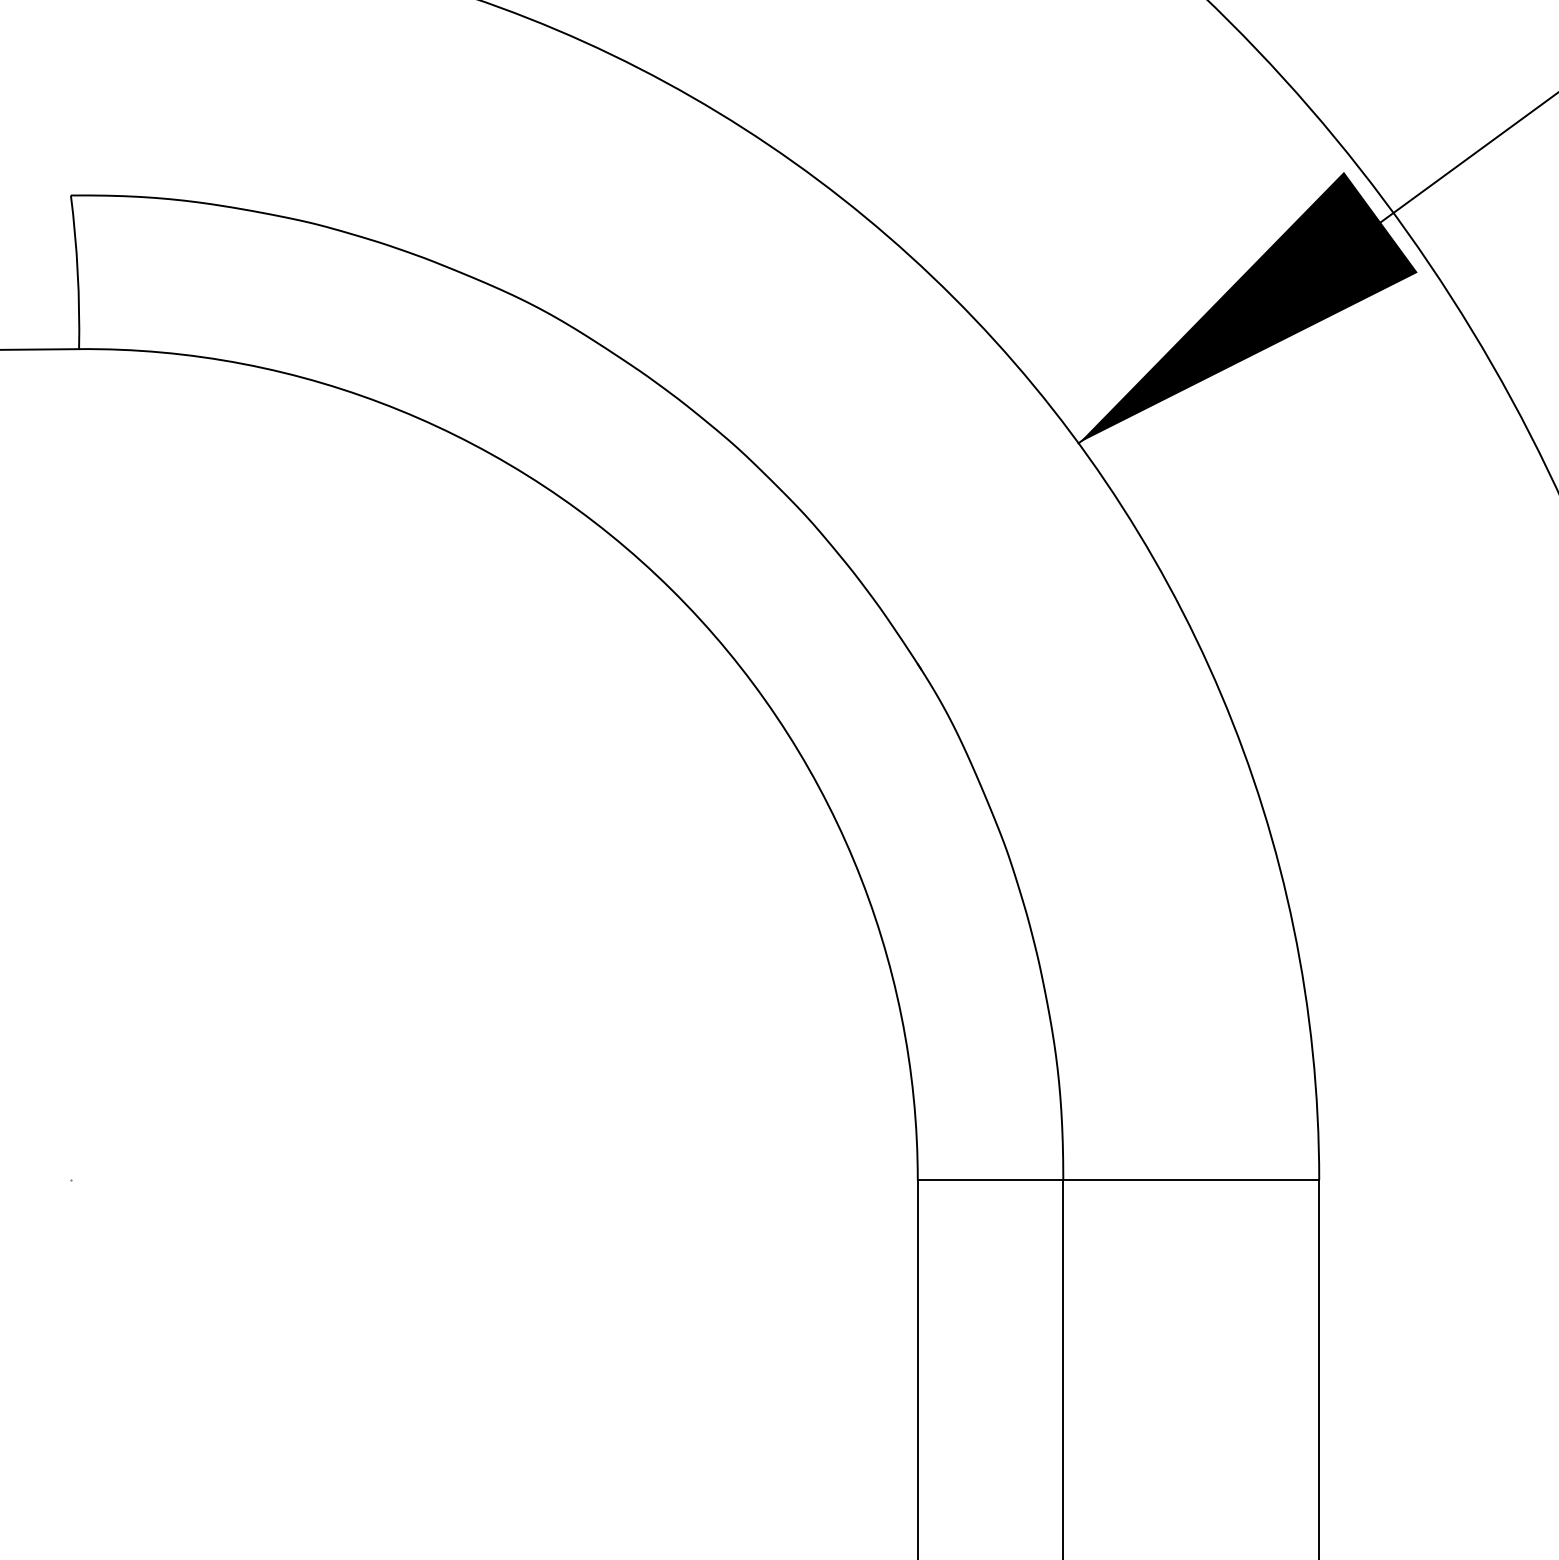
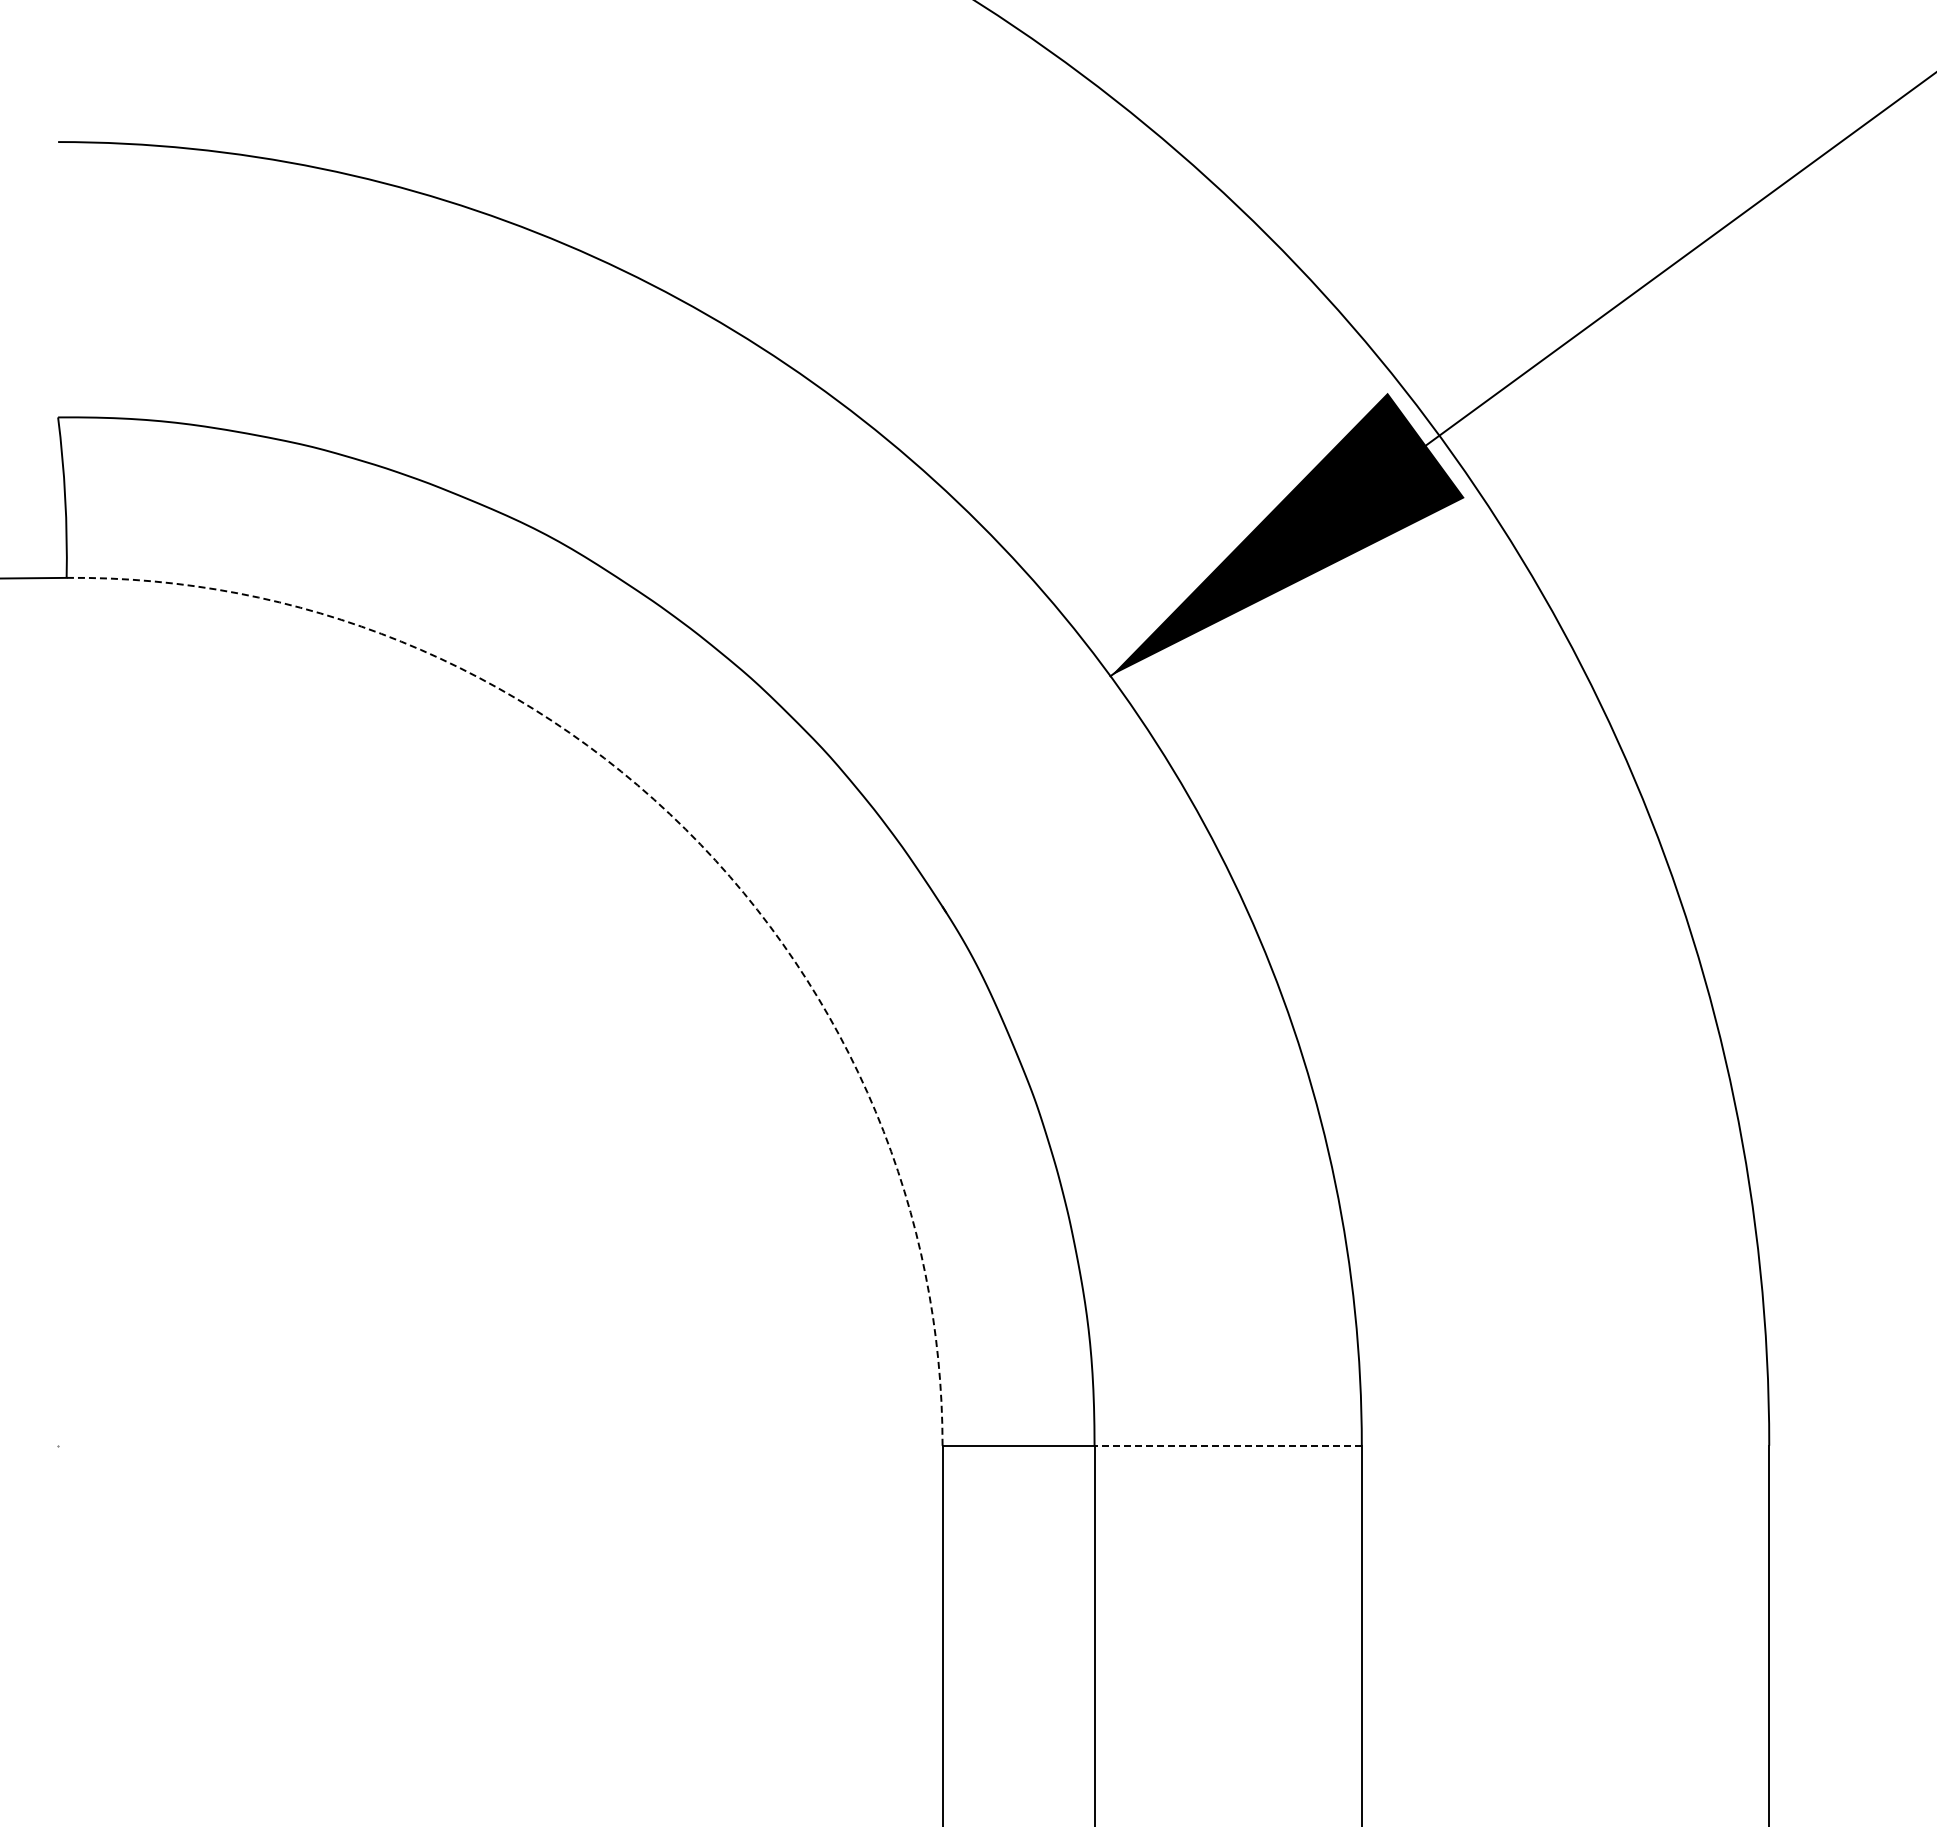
arc: (671, 590) -> (685, 829), solid -> dashed
line: (1191, 1179) -> (1228, 1445), solid -> dashed

